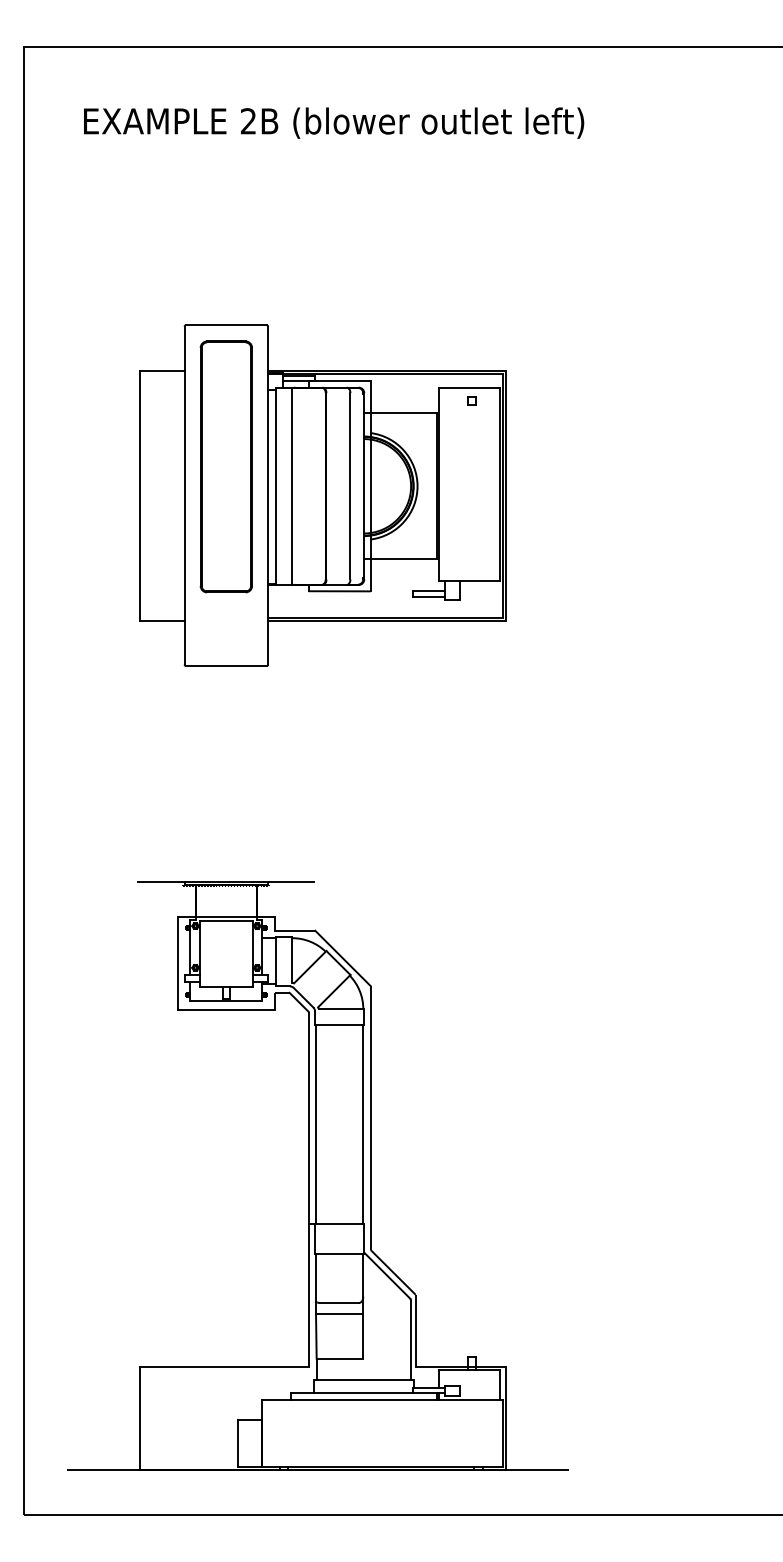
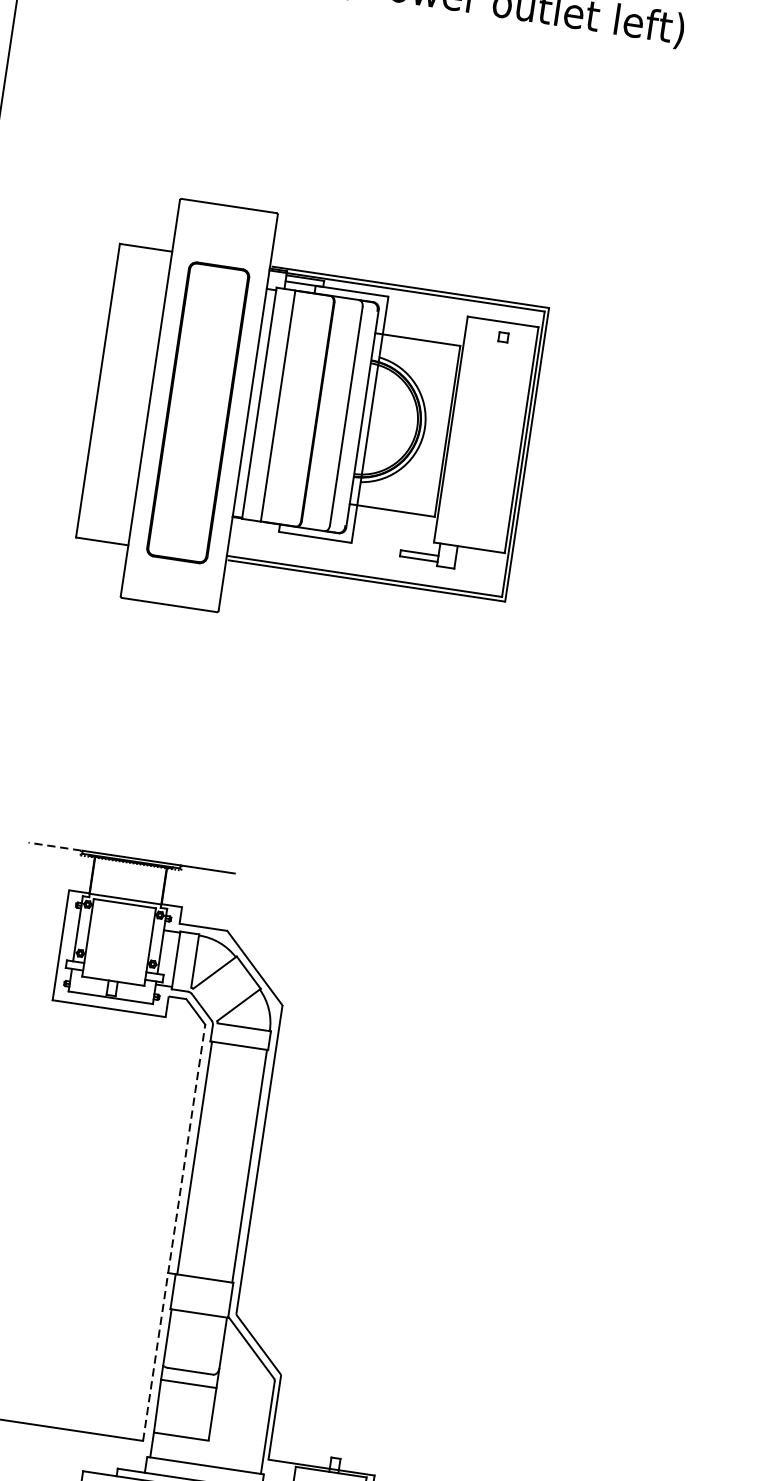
part: (225, 466) -> (197, 412), moved
line: (160, 881) -> (54, 846), solid -> dashed
line: (308, 1189) -> (174, 1232), solid -> dashed

